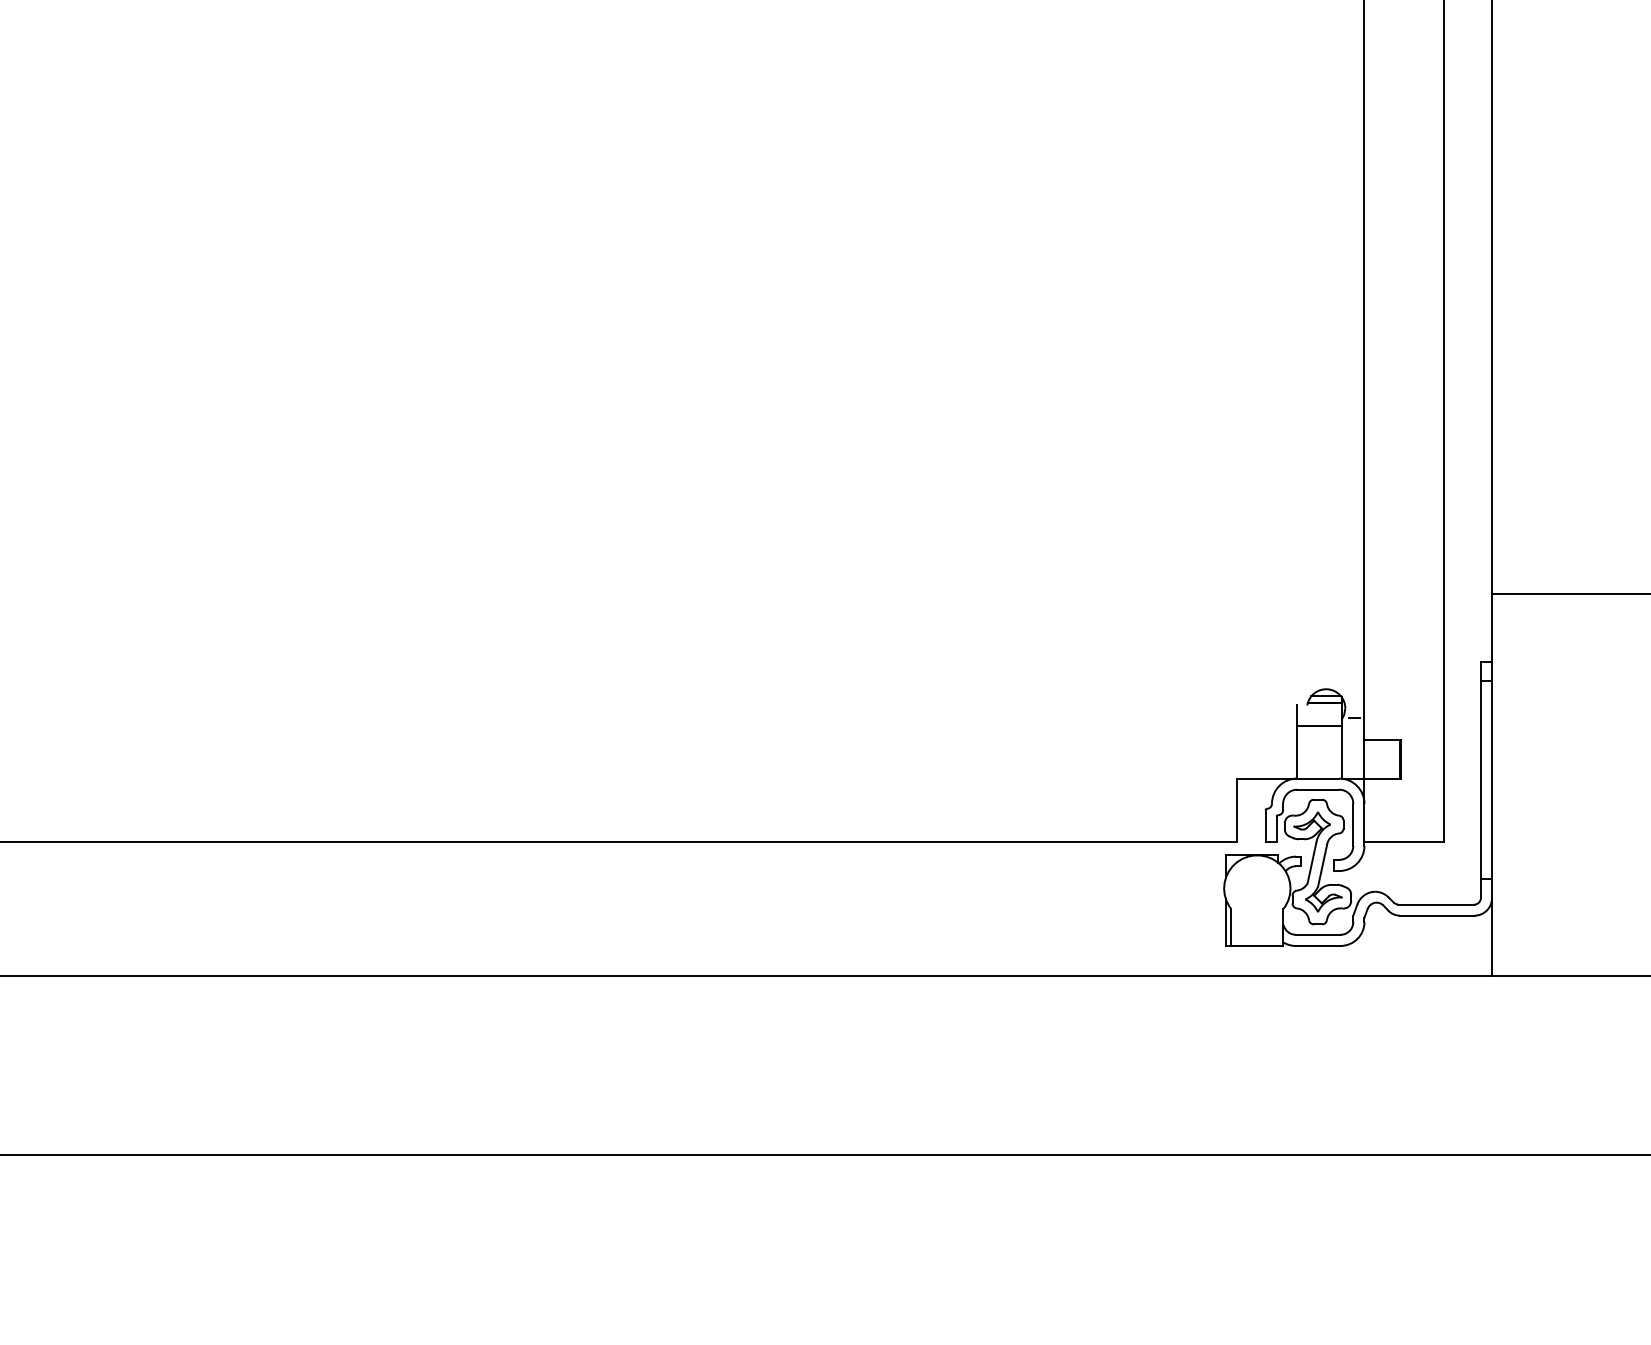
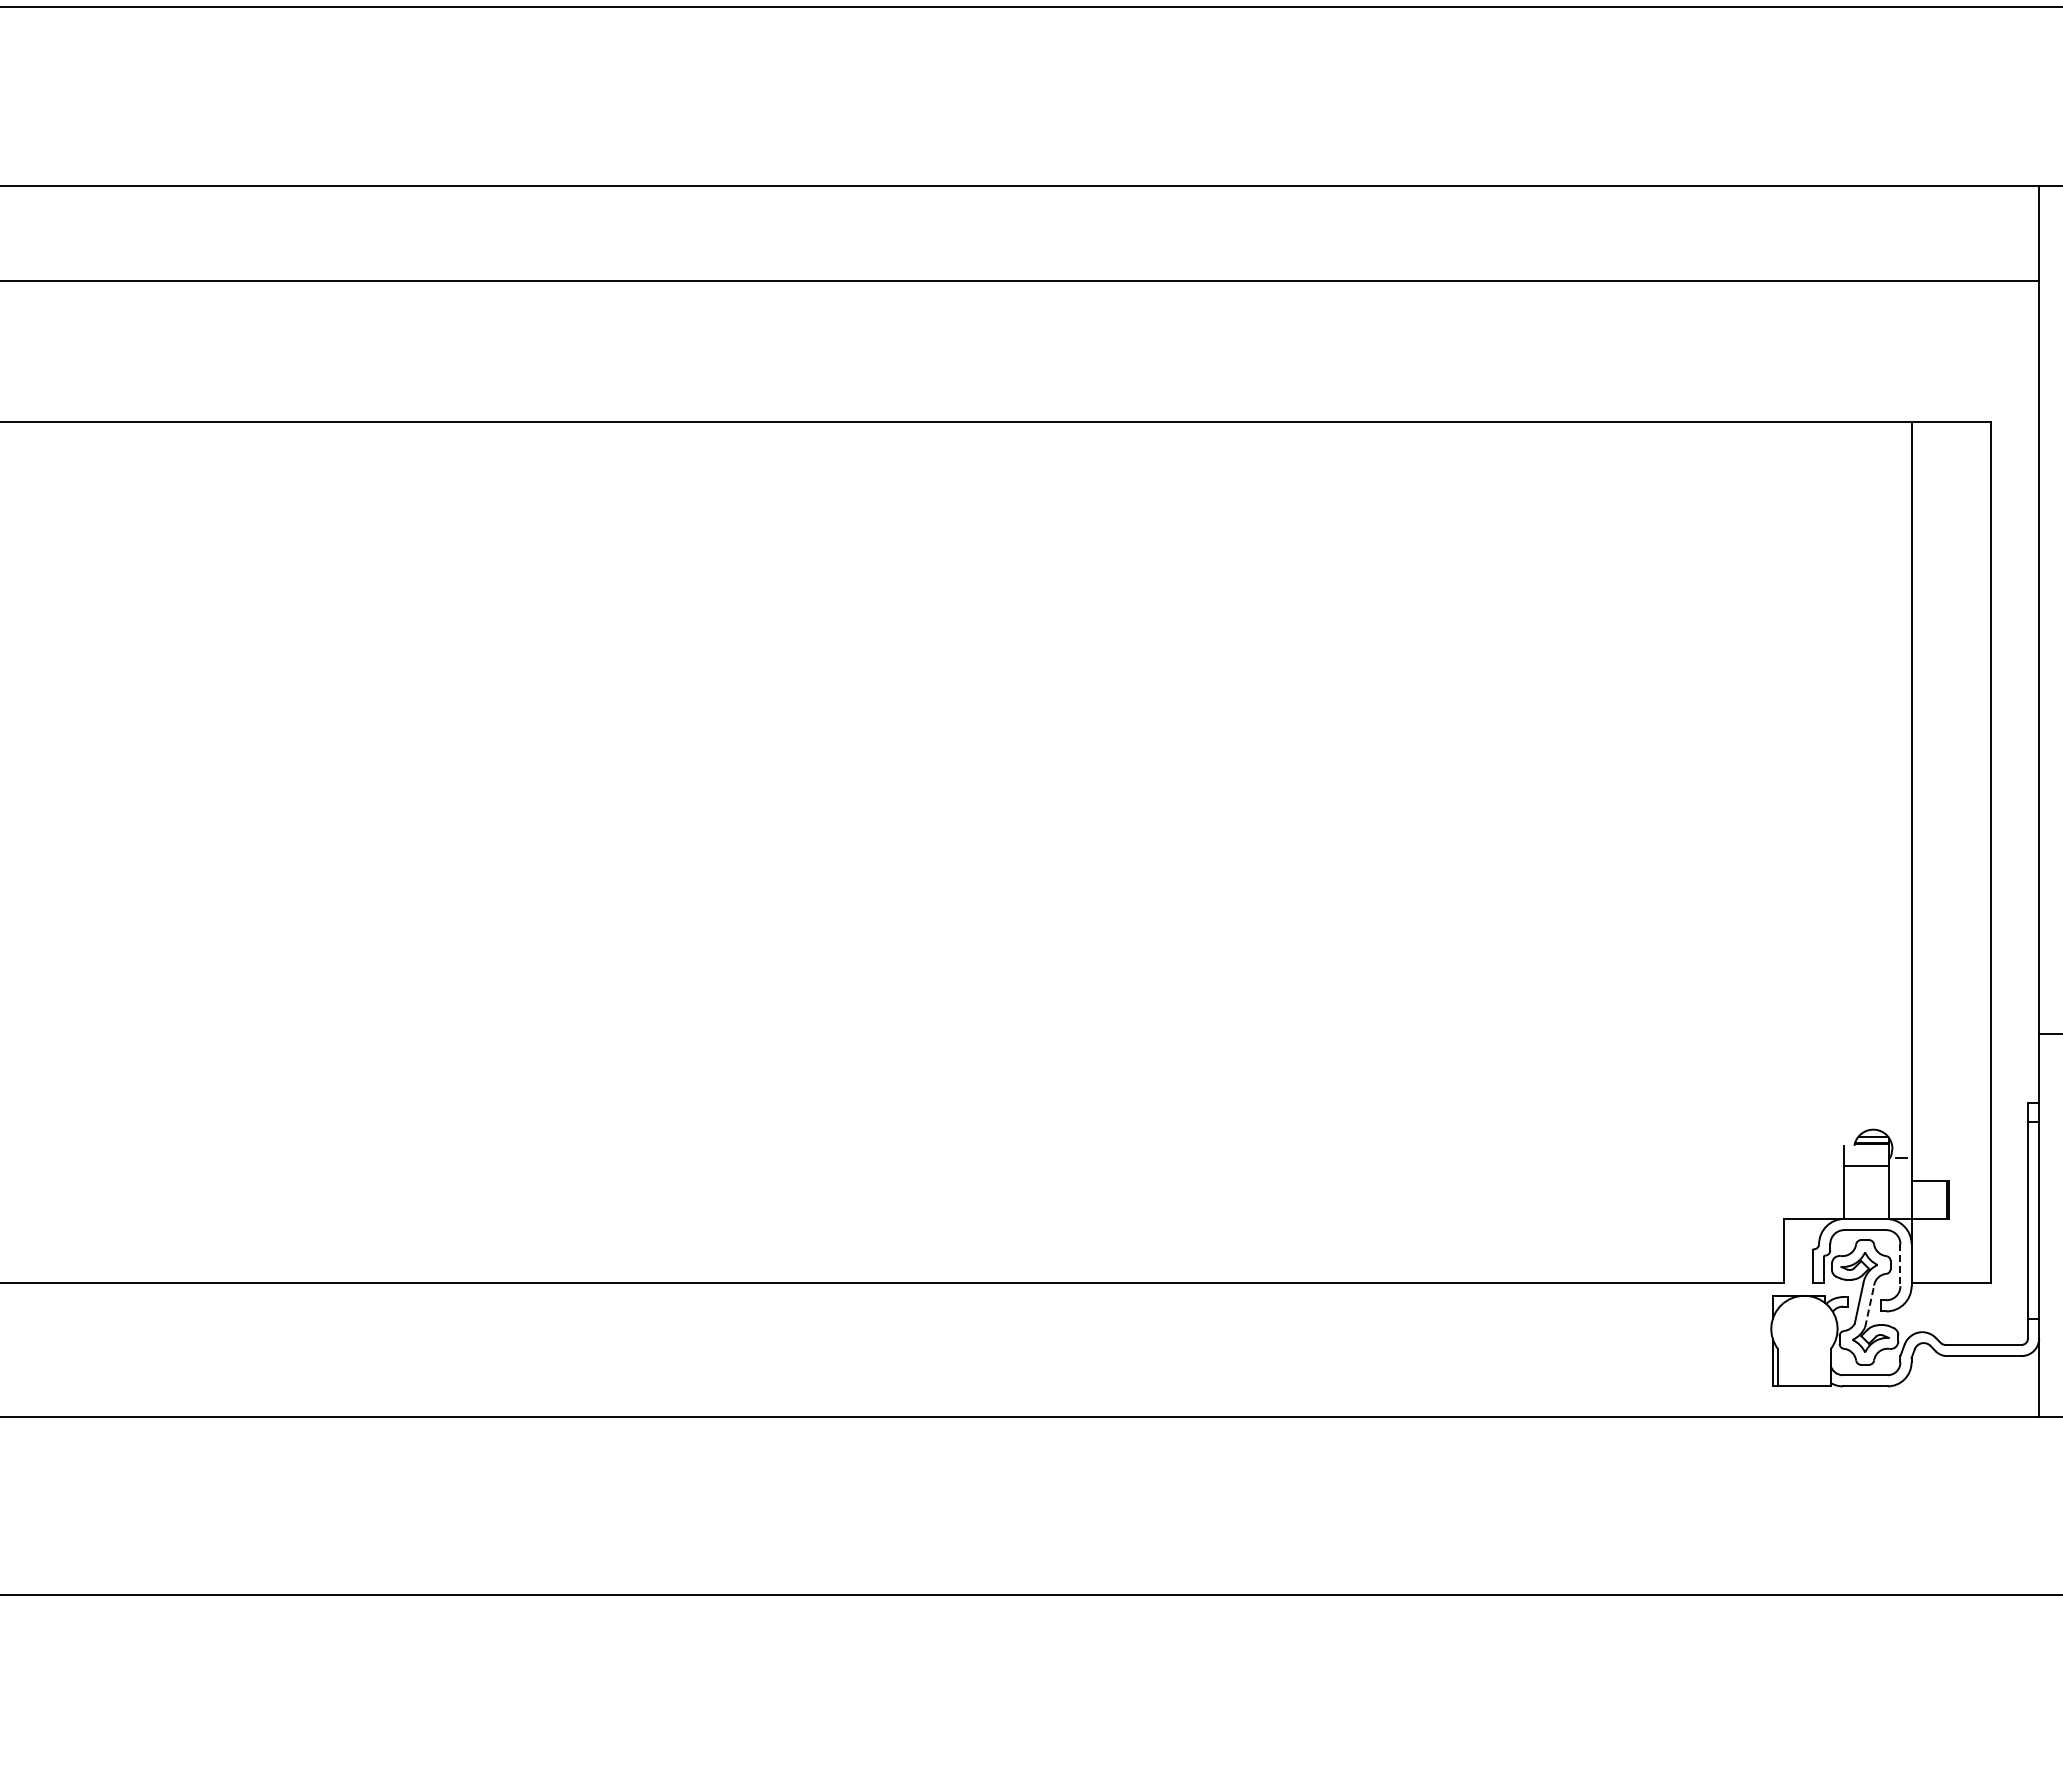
line: (1353, 825) -> (1900, 1265), solid -> dashed
line: (1322, 865) -> (1869, 1305), solid -> dashed

